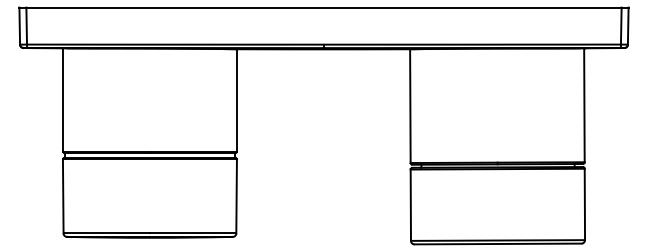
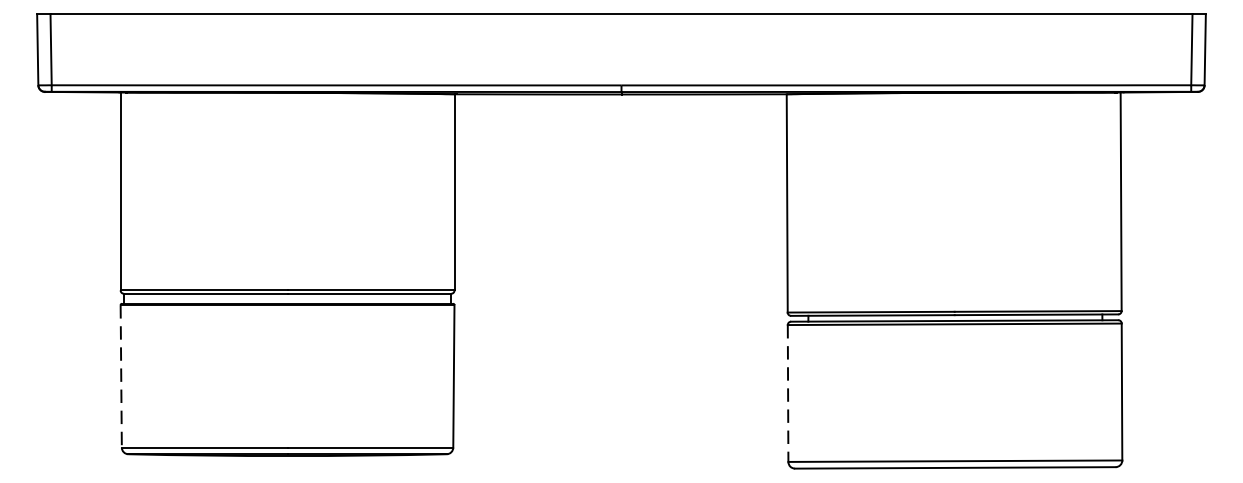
line: (63, 196) -> (121, 376), solid -> dashed
line: (410, 205) -> (787, 394), solid -> dashed

